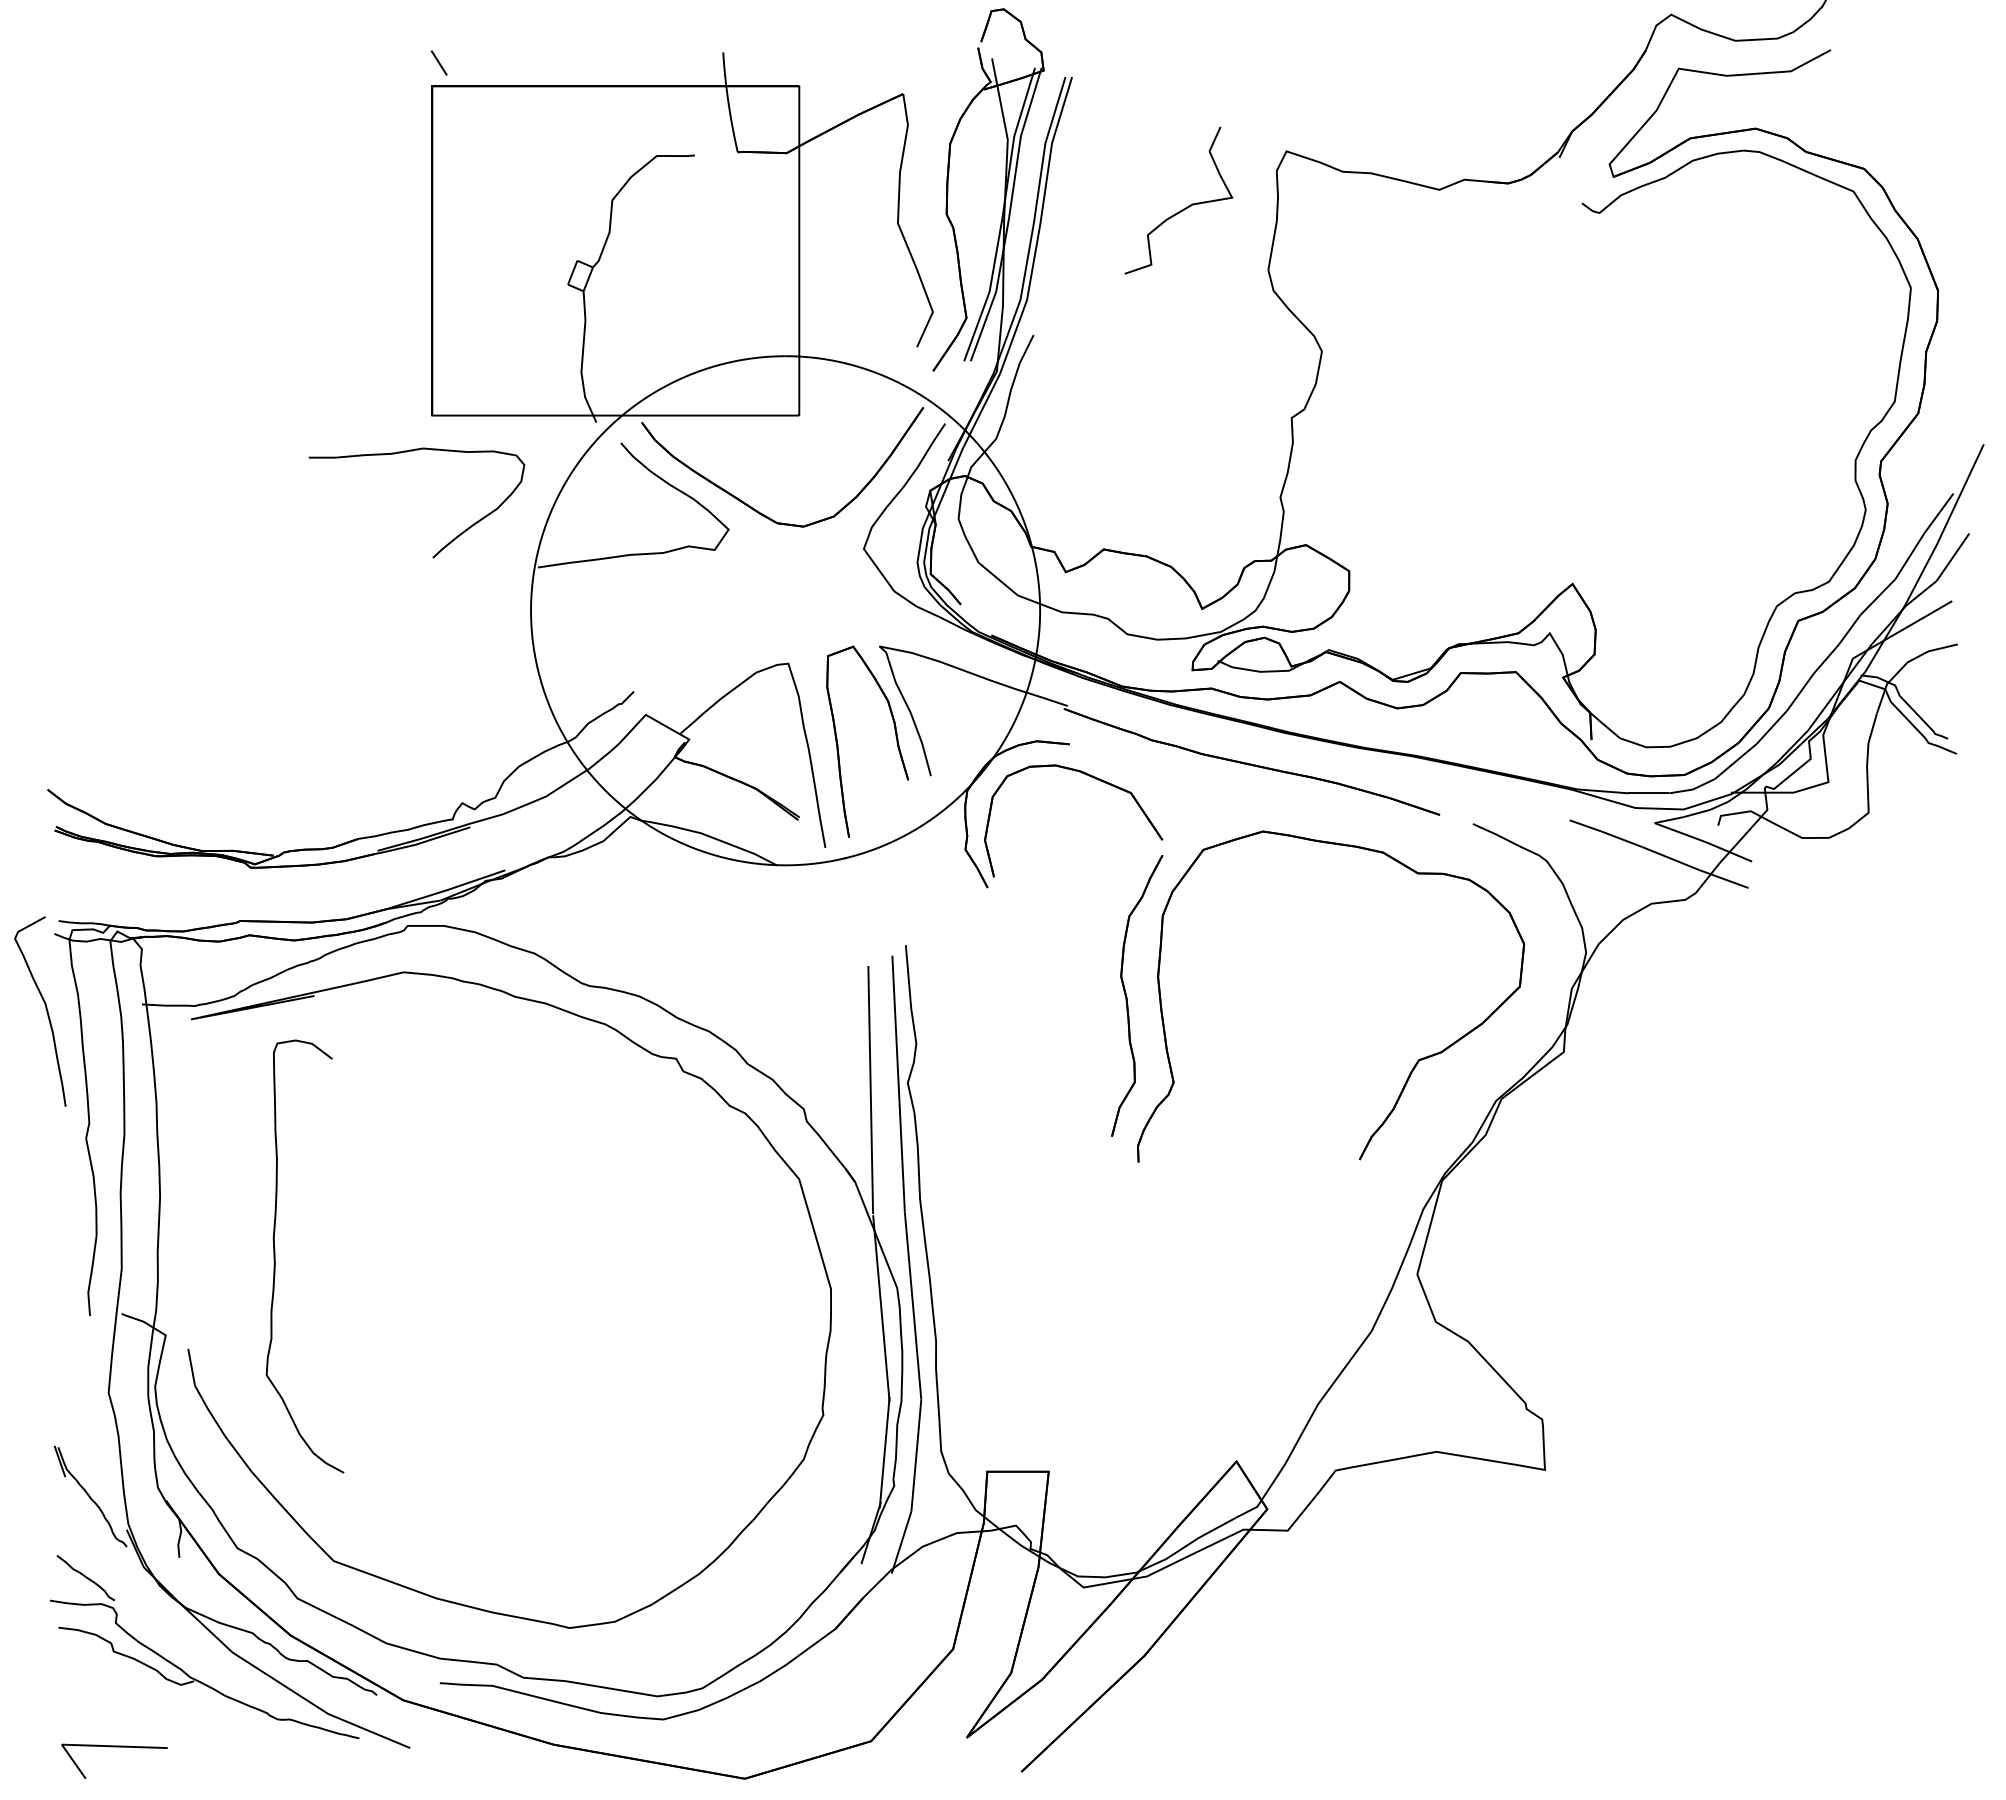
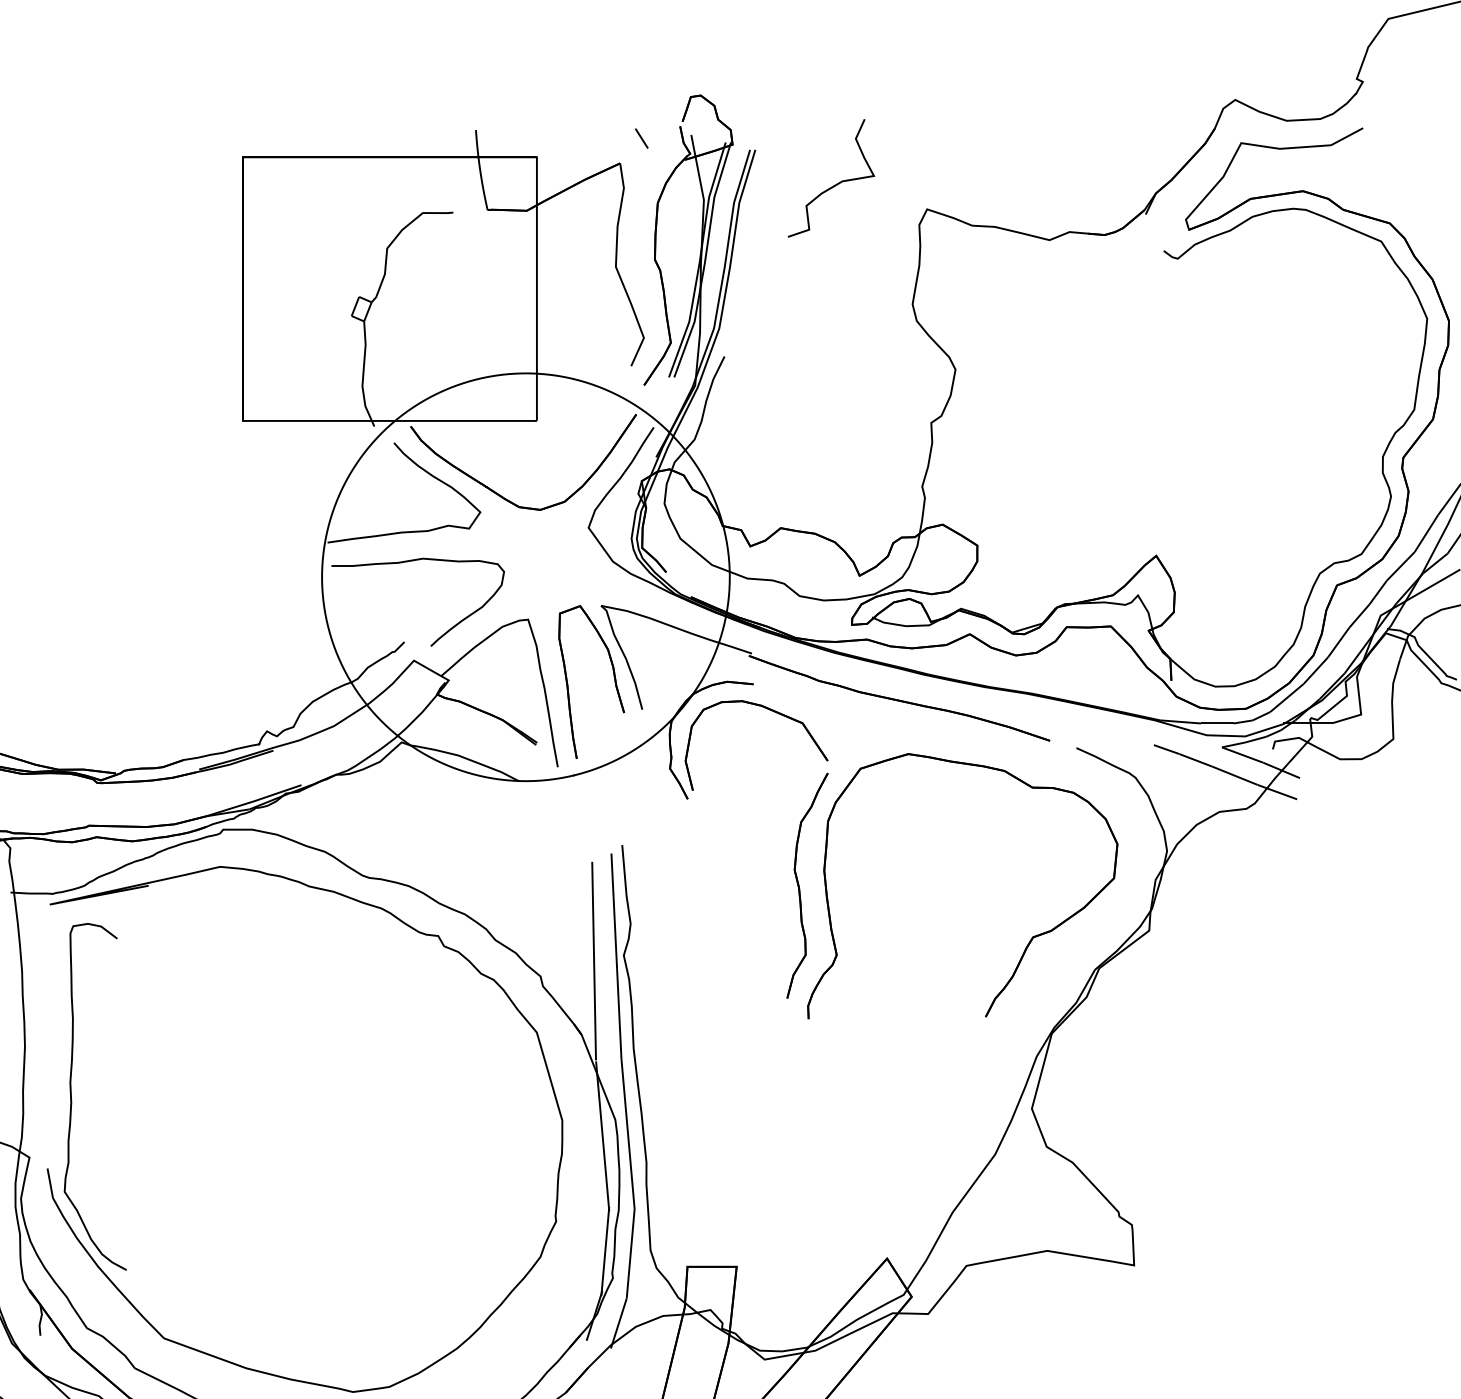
line: (438, 62) -> (641, 138), moved
curve: (1183, 208) -> (835, 184), moved
curve: (406, 452) -> (409, 561), moved
curve: (275, 1256) -> (71, 1096), moved

